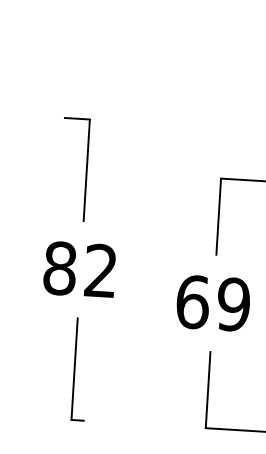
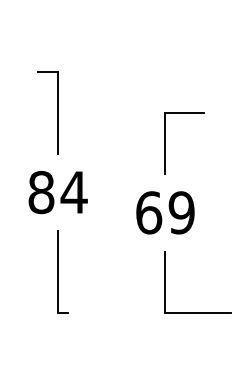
text: (100, 269) -> (73, 191), 82 -> 84

